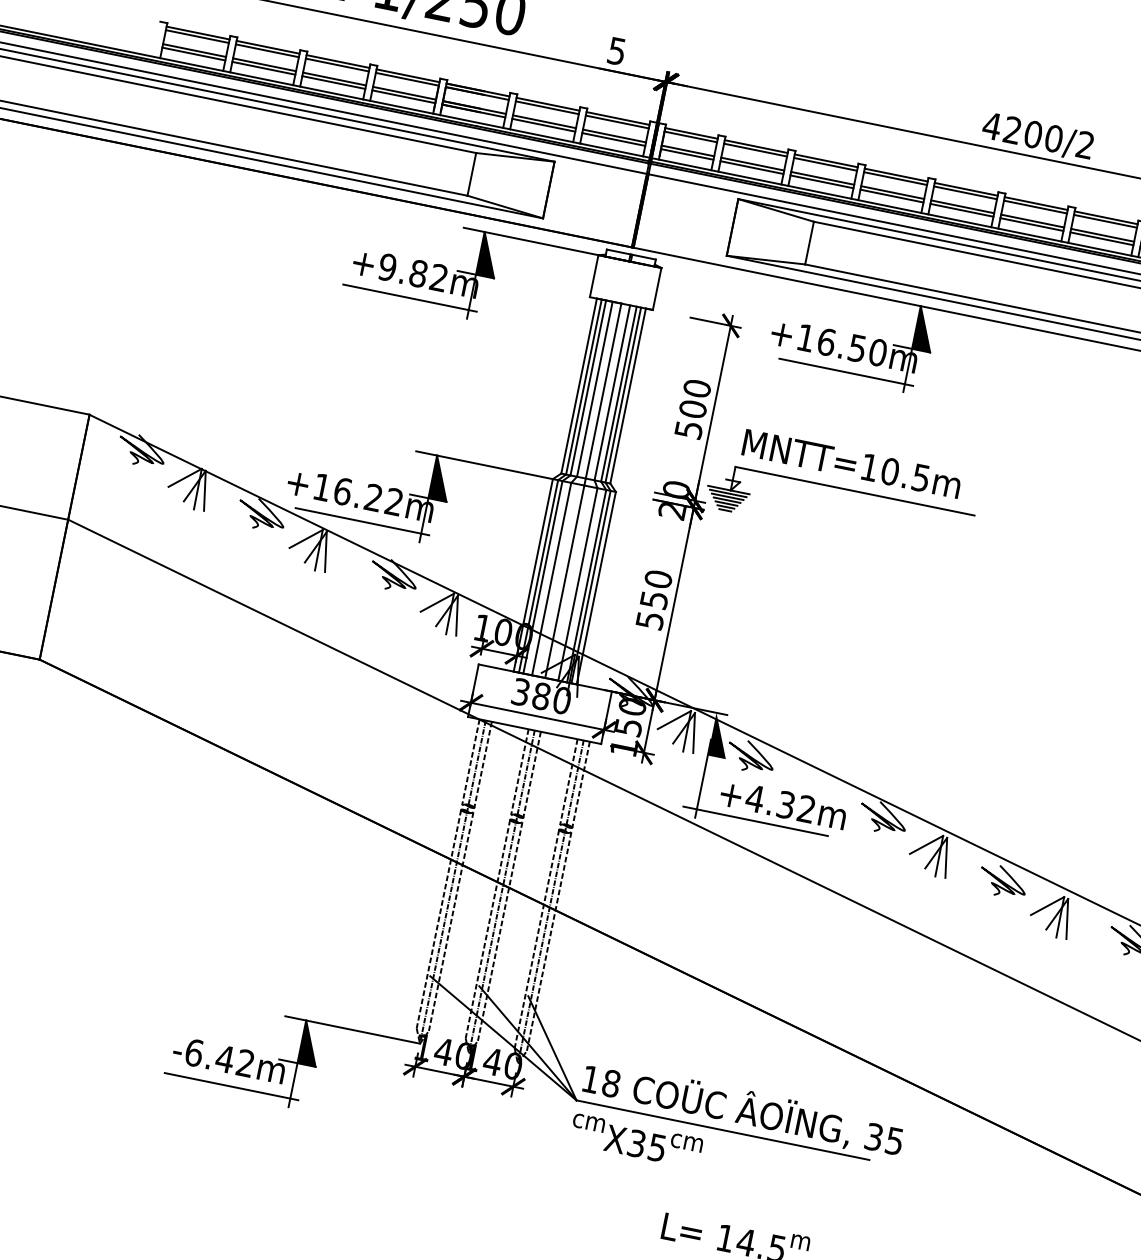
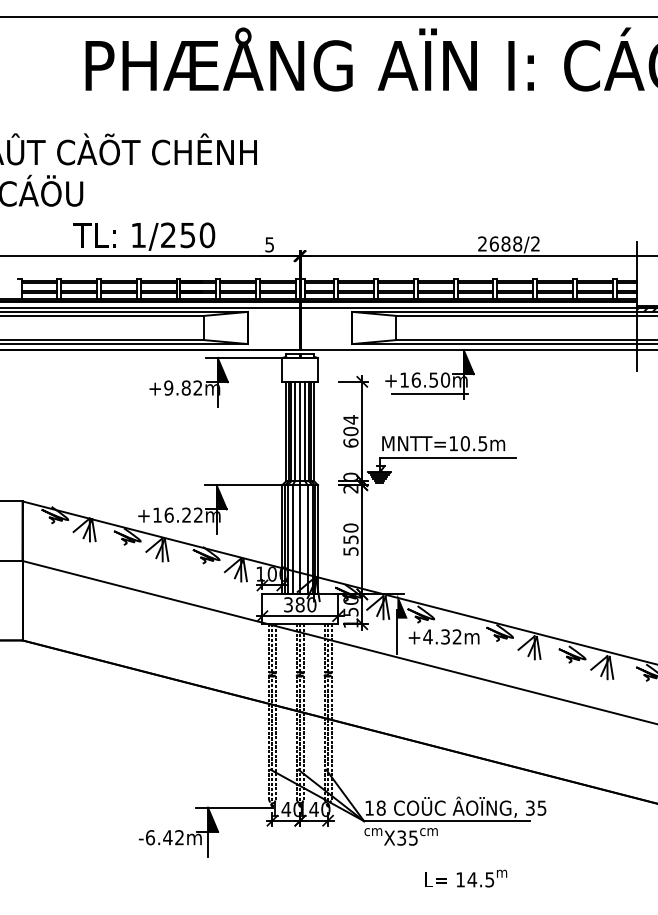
text: (1022, 131) -> (499, 243), 4200/2 -> 2688/2
line: (410, 298) -> (184, 402), removed
text: (692, 409) -> (350, 431), 500 -> 604
line: (362, 521) -> (183, 529), removed
line: (755, 821) -> (430, 649), removed
line: (231, 1085) -> (174, 851), removed

